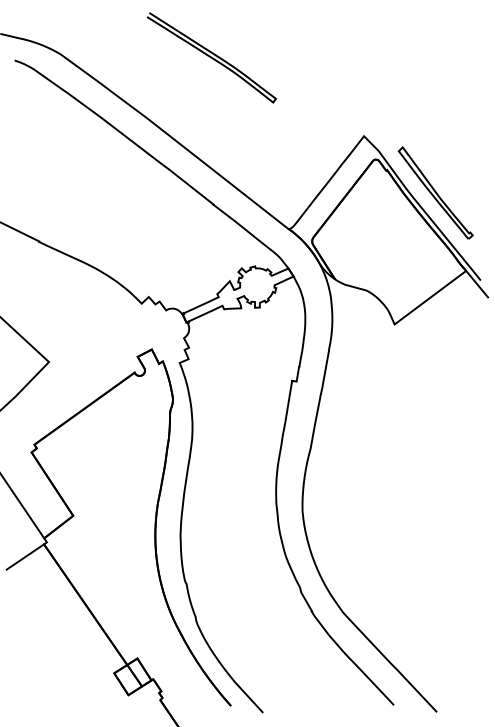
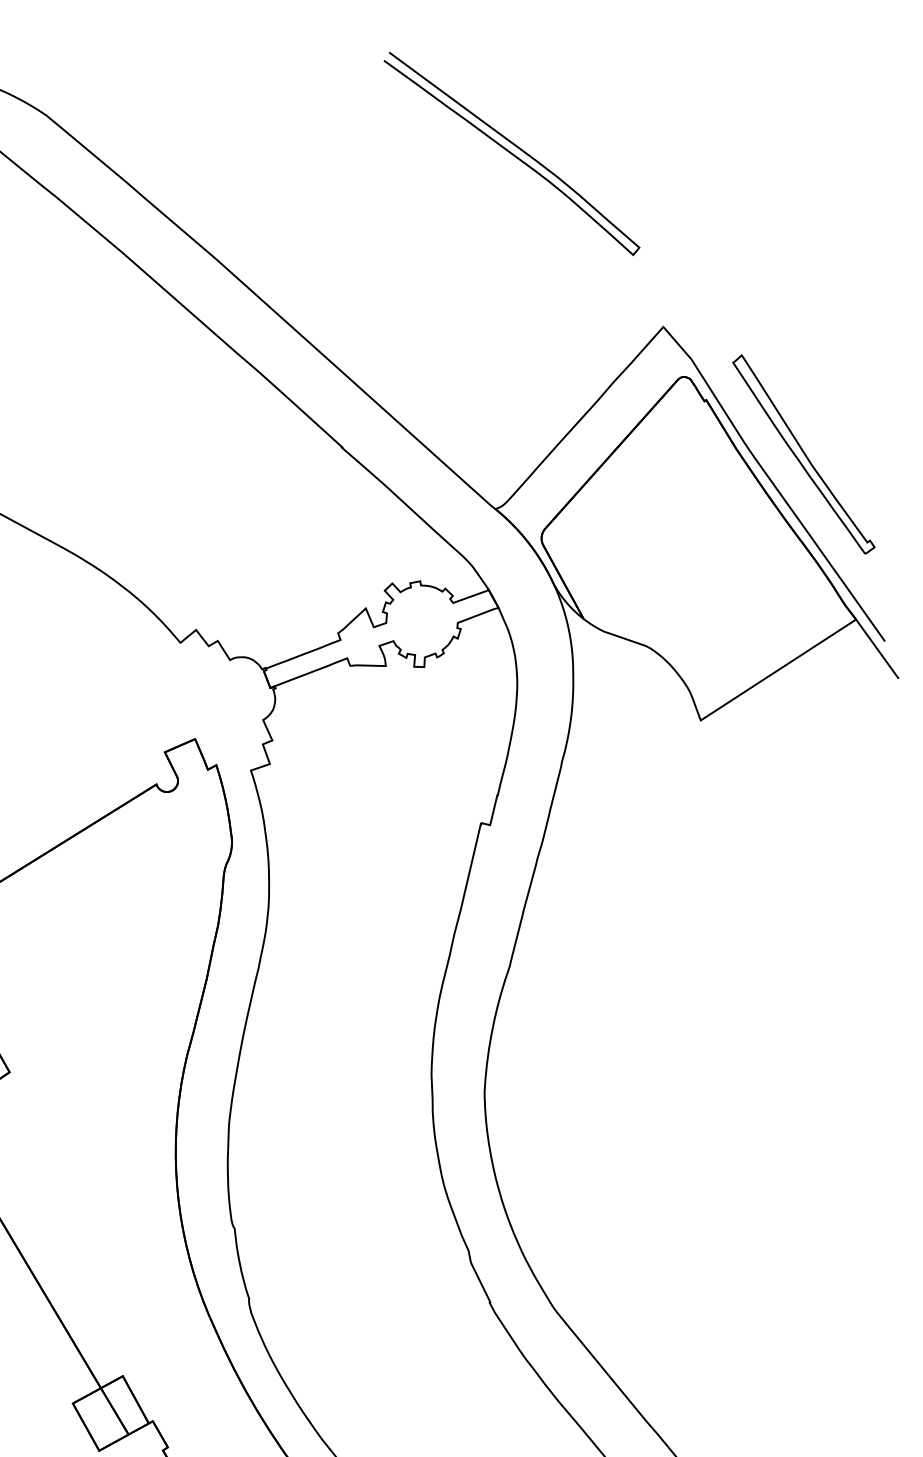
curve: (211, 57) -> (511, 153), moved

